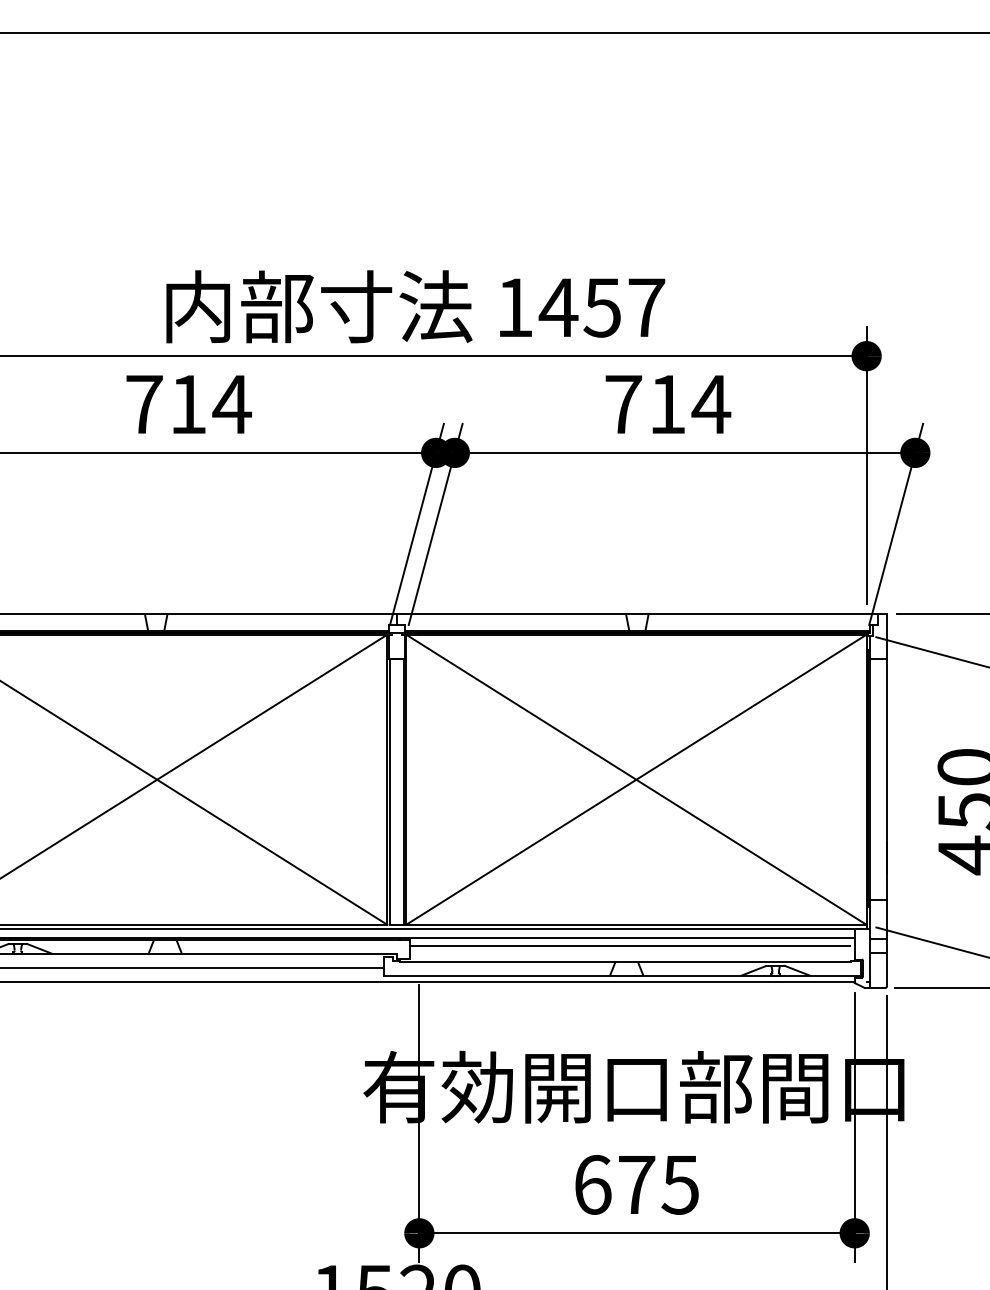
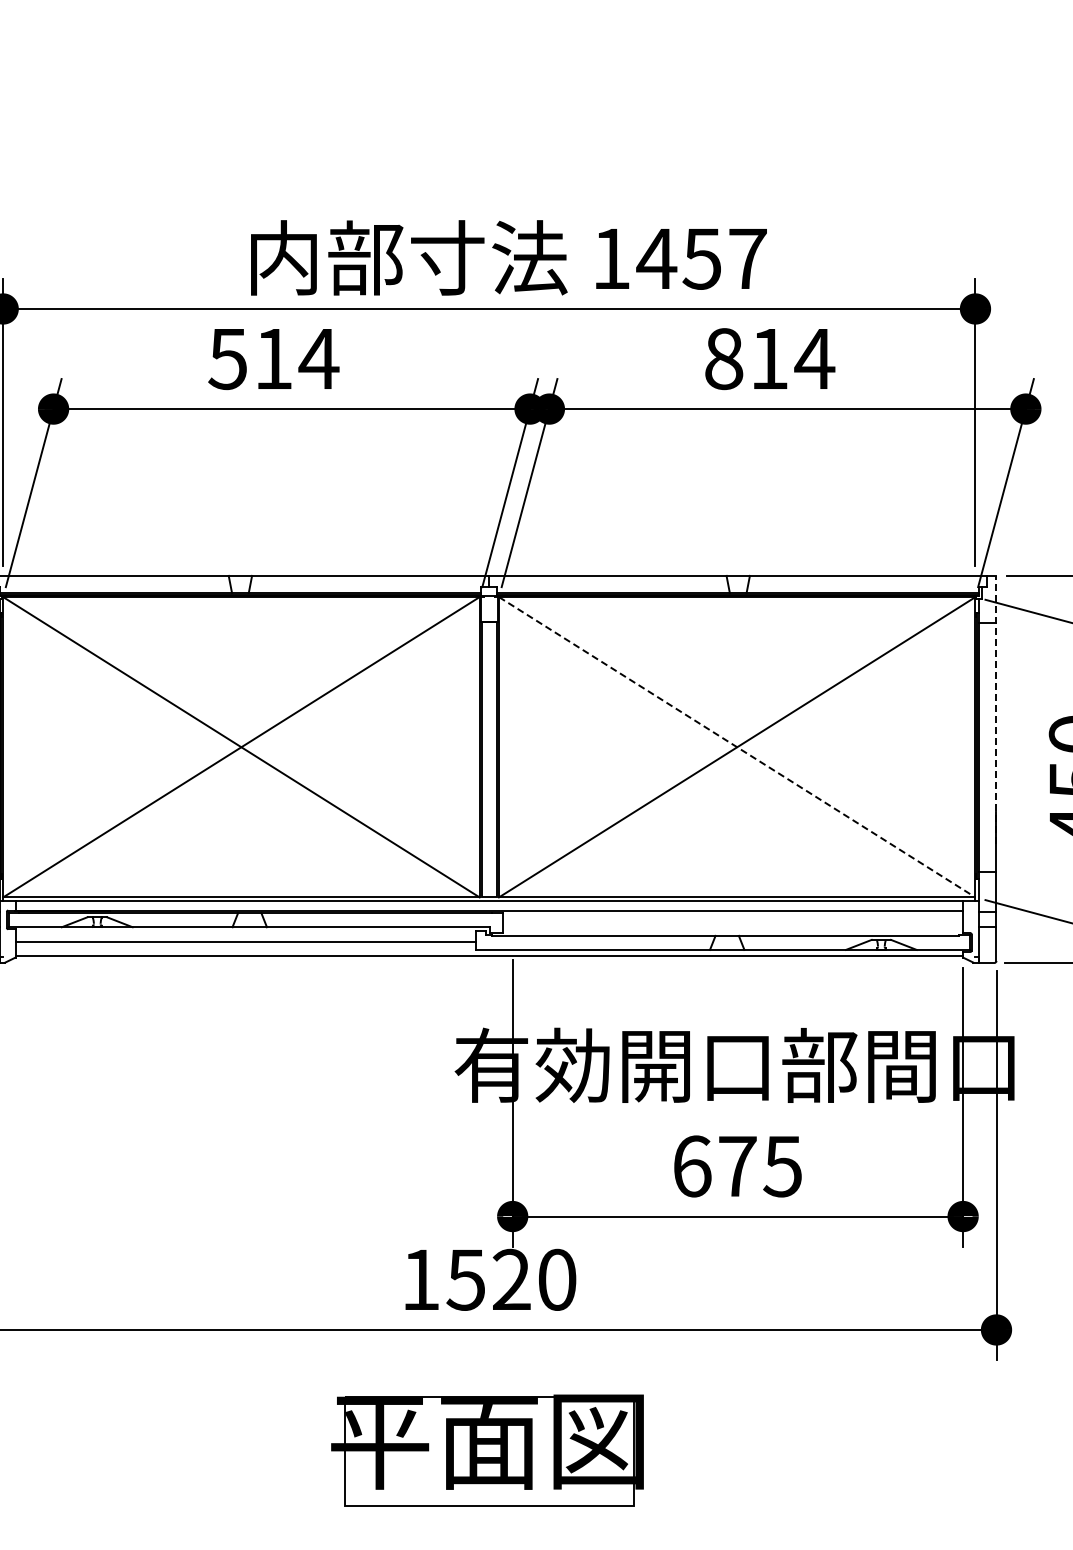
text: (143, 404) -> (227, 359), 714 -> 514
text: (624, 404) -> (724, 359), 714 -> 814
line: (886, 743) -> (996, 709), solid -> dashed
line: (636, 779) -> (737, 747), solid -> dashed
line: (629, 946) -> (730, 919), removed

